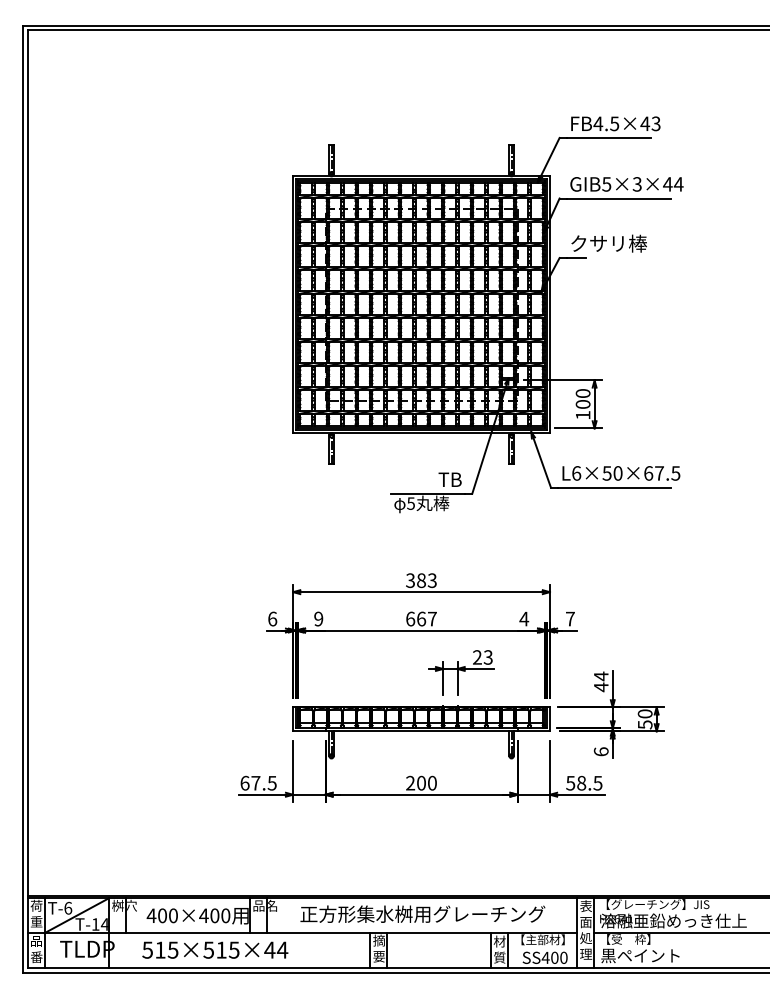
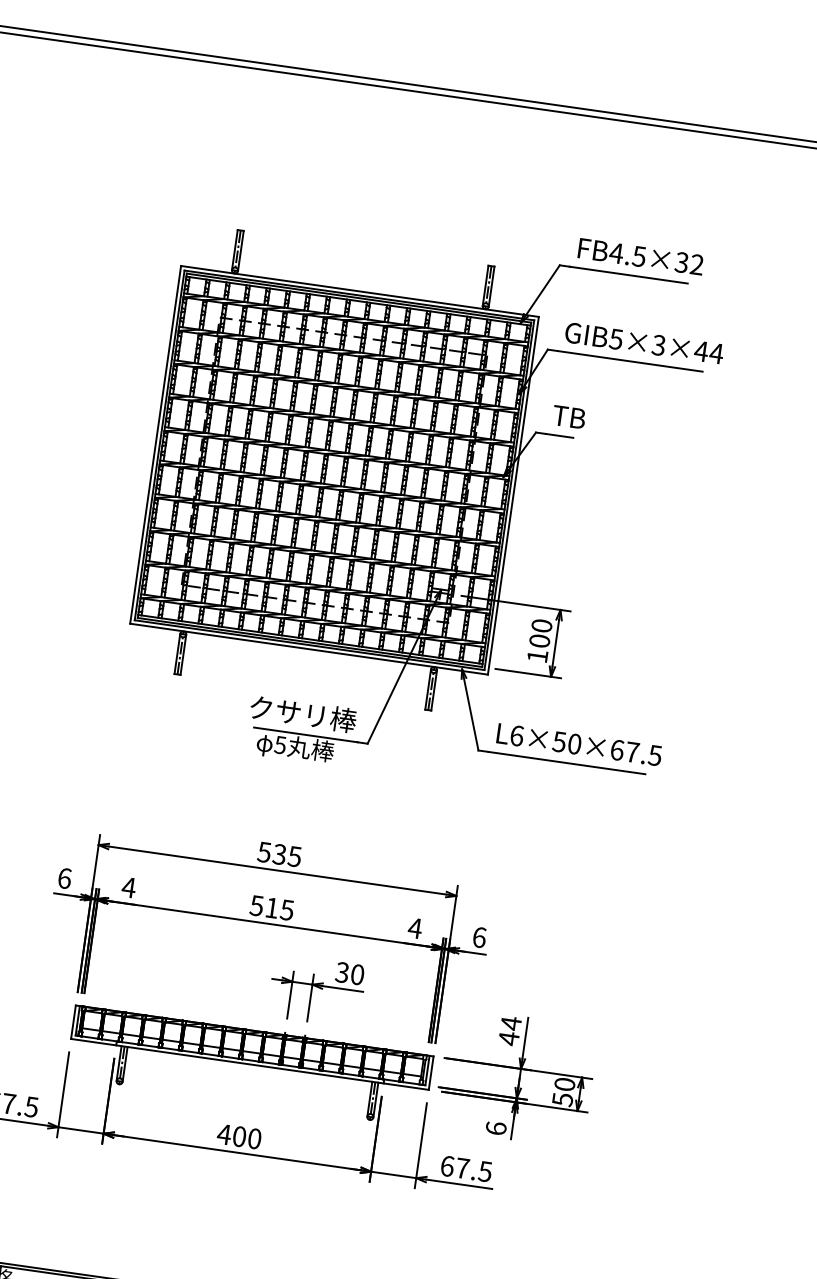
text: (650, 123) -> (689, 263), FB4.5×43 -> FB4.5×32
text: (608, 243) -> (607, 421), クサリ棒 -> TB
text: (423, 479) -> (302, 714), TB -> クサリ棒
text: (421, 580) -> (279, 854), 383 -> 535
text: (318, 618) -> (128, 886), 9 -> 4
text: (421, 618) -> (272, 907), 667 -> 515
text: (570, 618) -> (479, 936), 7 -> 6
text: (482, 657) -> (349, 973), 23 -> 30
text: (410, 782) -> (224, 1133), 200 -> 400
text: (576, 782) -> (455, 1166), 58.5 -> 67.5

